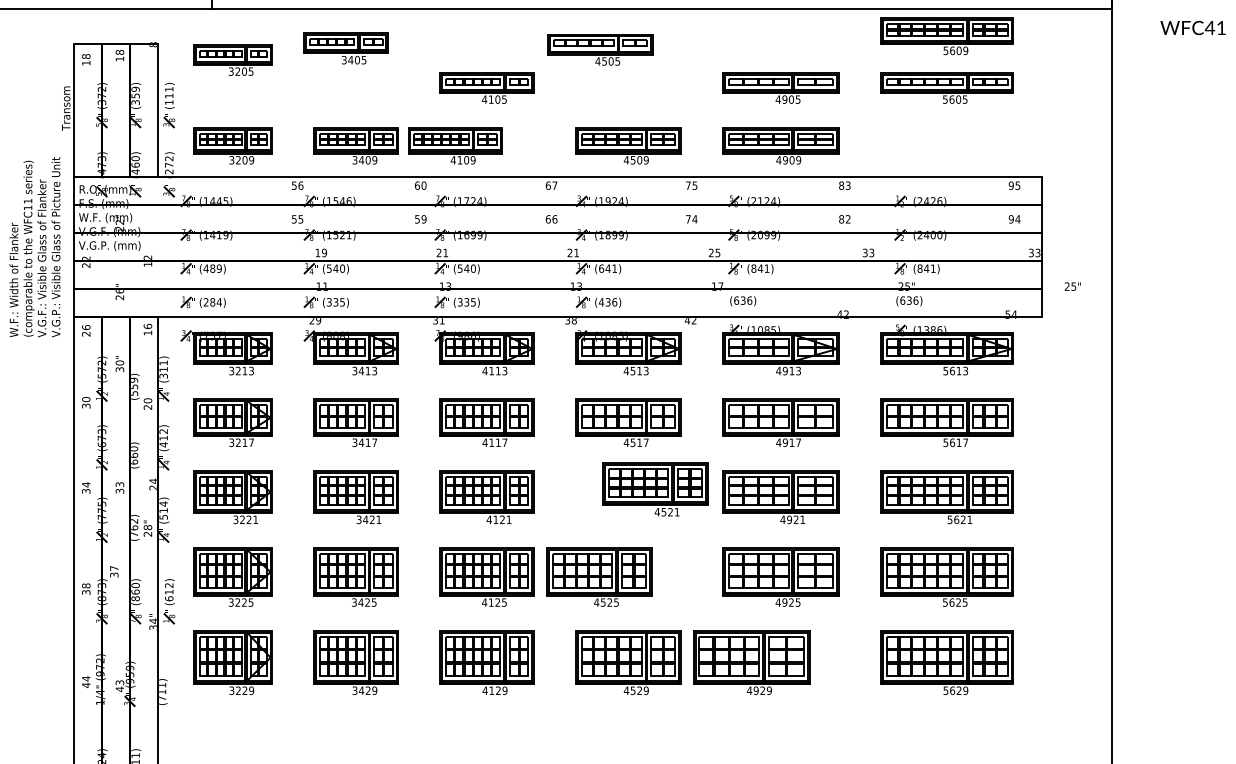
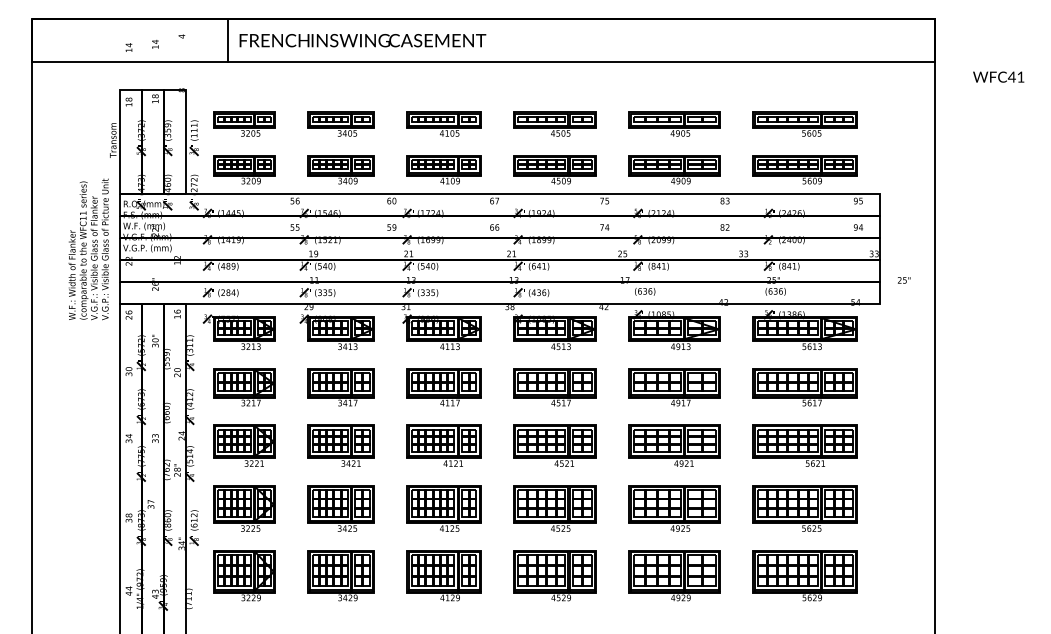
part: (945, 36) -> (804, 169), moved
part: (345, 47) -> (340, 123), moved
part: (599, 48) -> (554, 123), moved
part: (233, 58) -> (244, 123), moved
part: (454, 145) -> (443, 169), moved
part: (654, 489) -> (554, 445), moved
part: (598, 576) -> (554, 508), moved
part: (751, 662) -> (674, 575), moved

